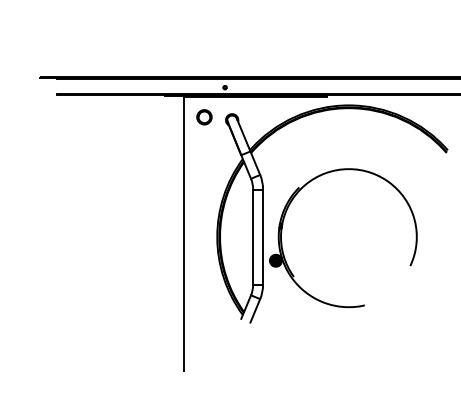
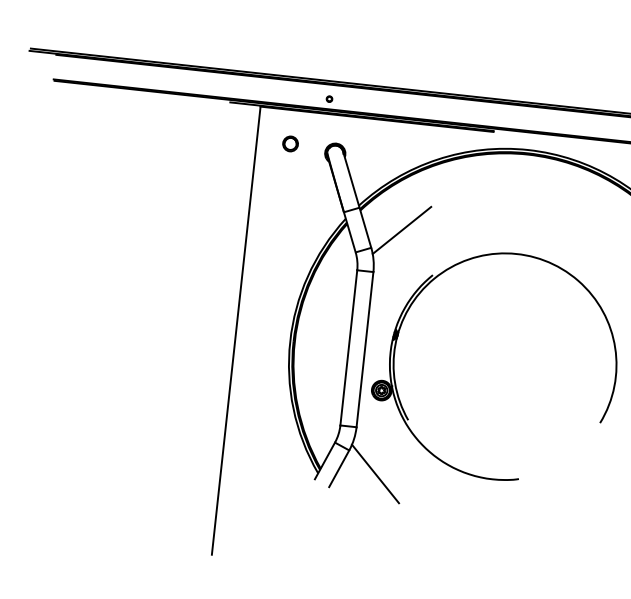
part: (204, 117) -> (290, 144), size x0.62
line: (277, 162) -> (401, 230), added
line: (277, 311) -> (375, 473), added

